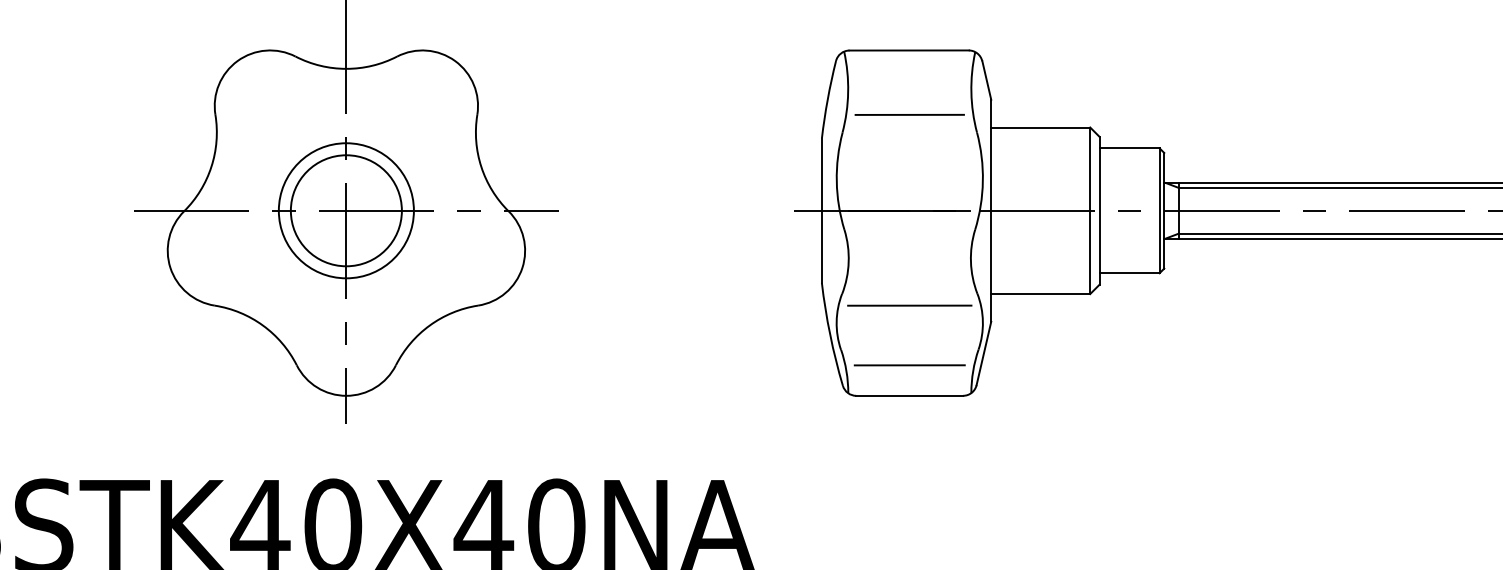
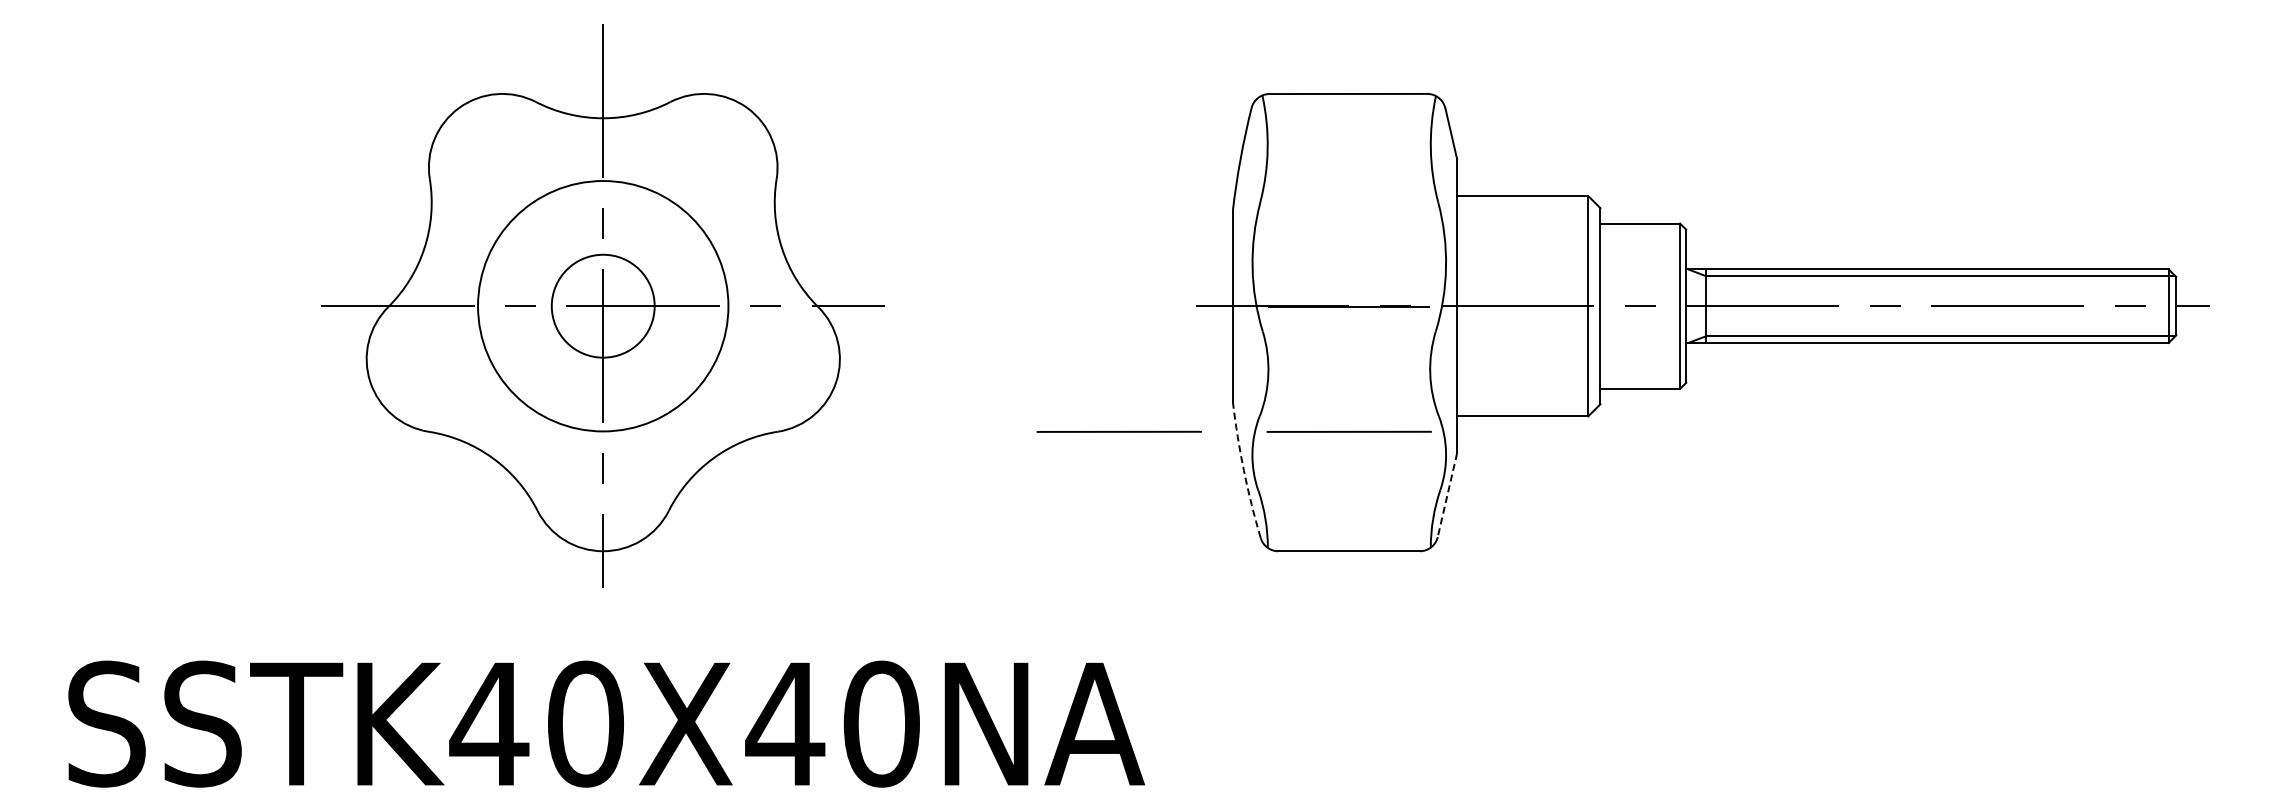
line: (909, 115) -> (1348, 179), removed
circle: (345, 210) -> (602, 305), size x0.7
circle: (345, 210) -> (602, 305), size x1.4
line: (735, 305) -> (1118, 431), added
arc: (829, 334) -> (1243, 470), solid -> dashed
line: (983, 353) -> (1447, 495), solid -> dashed
line: (909, 365) -> (1348, 510), removed

